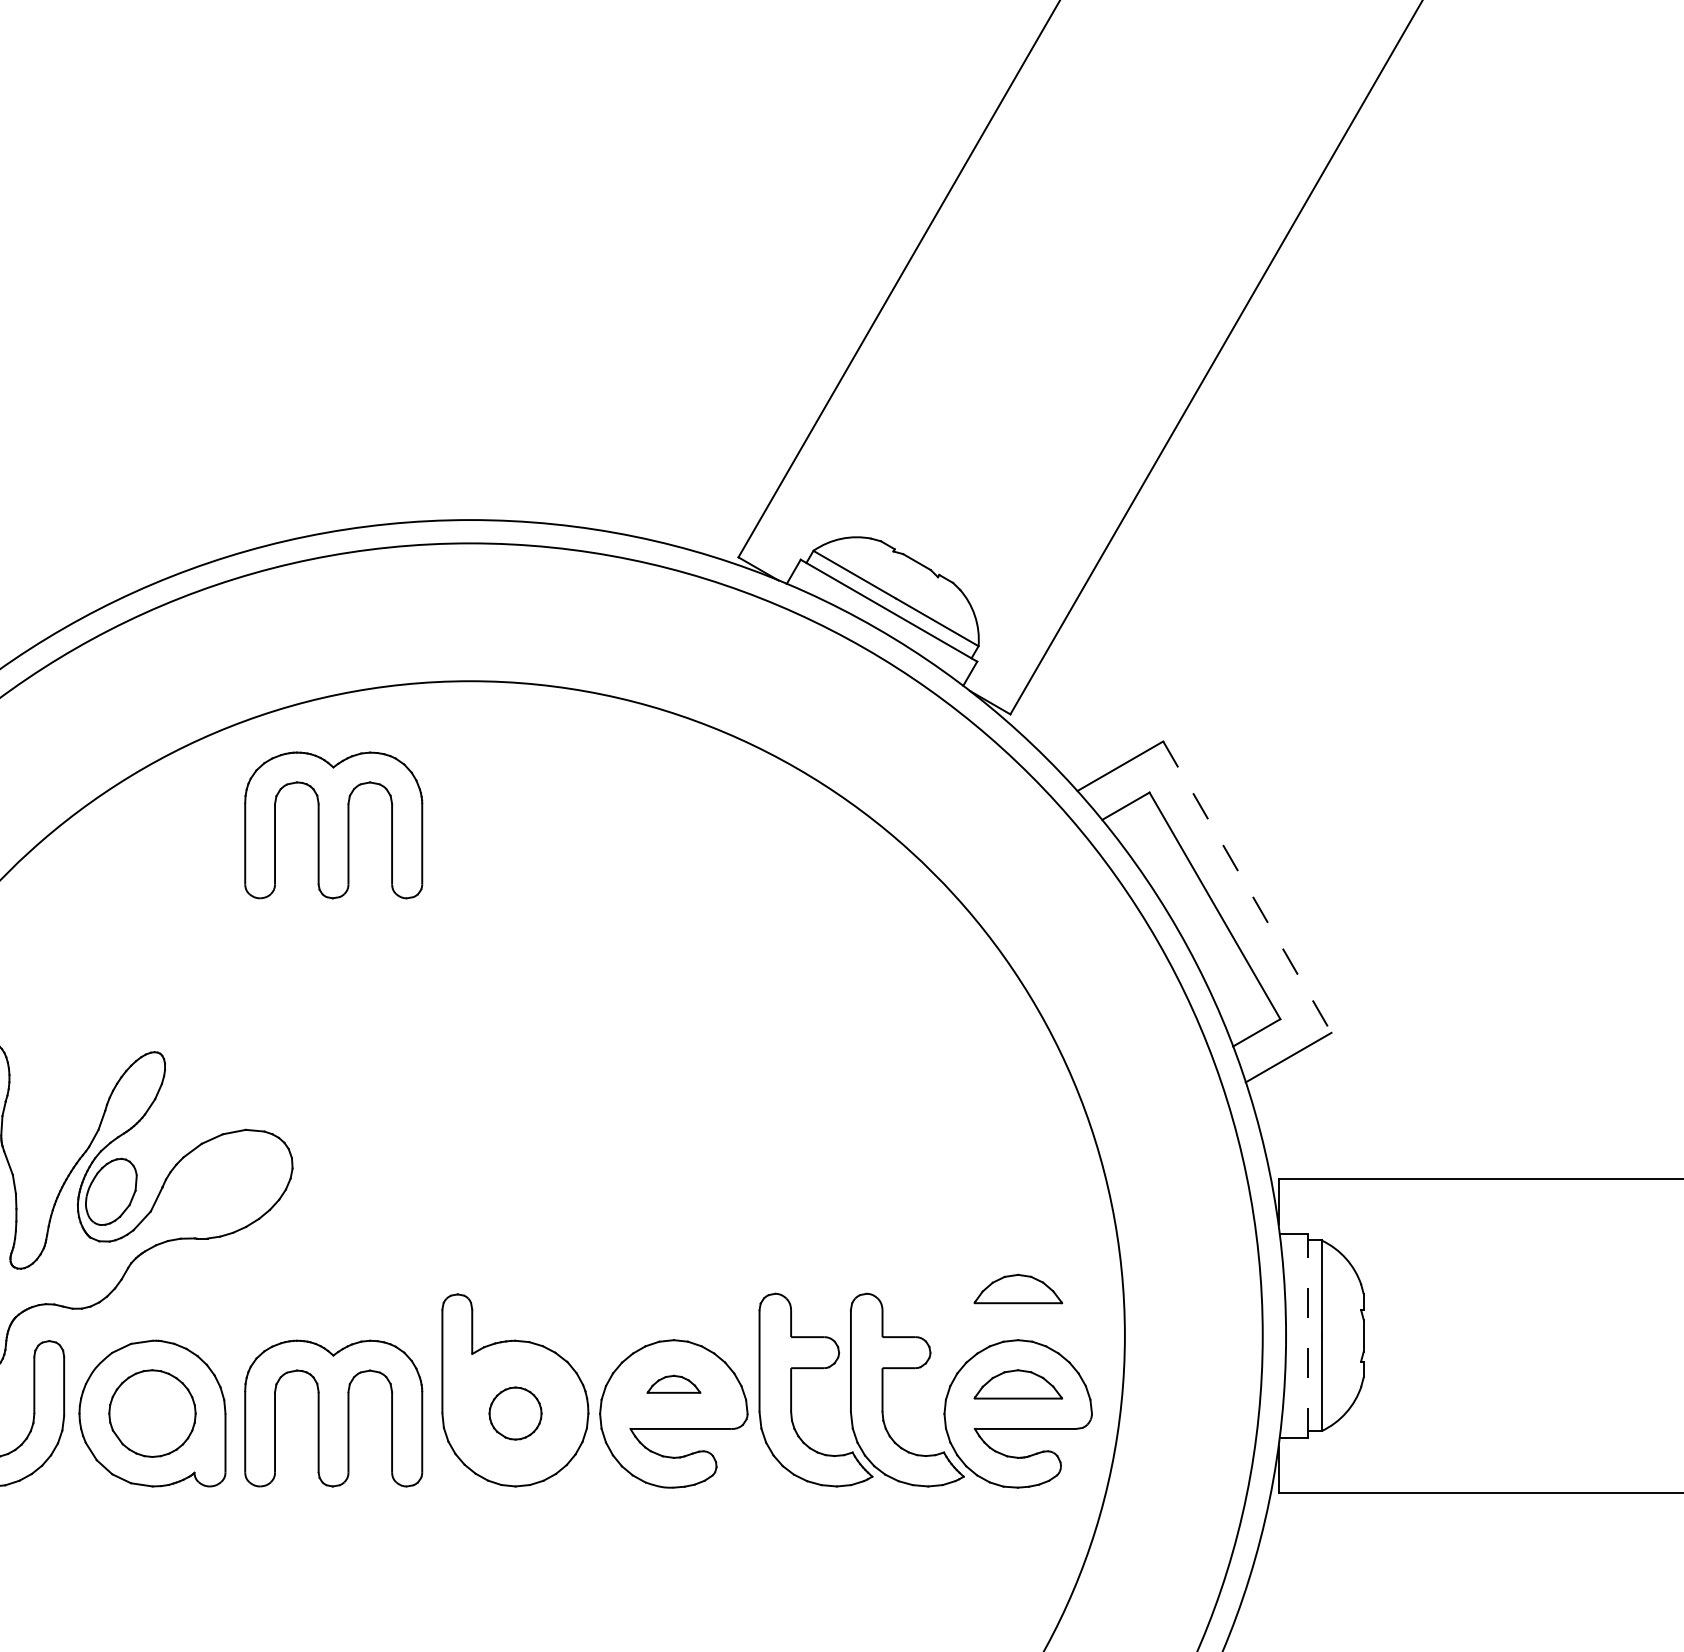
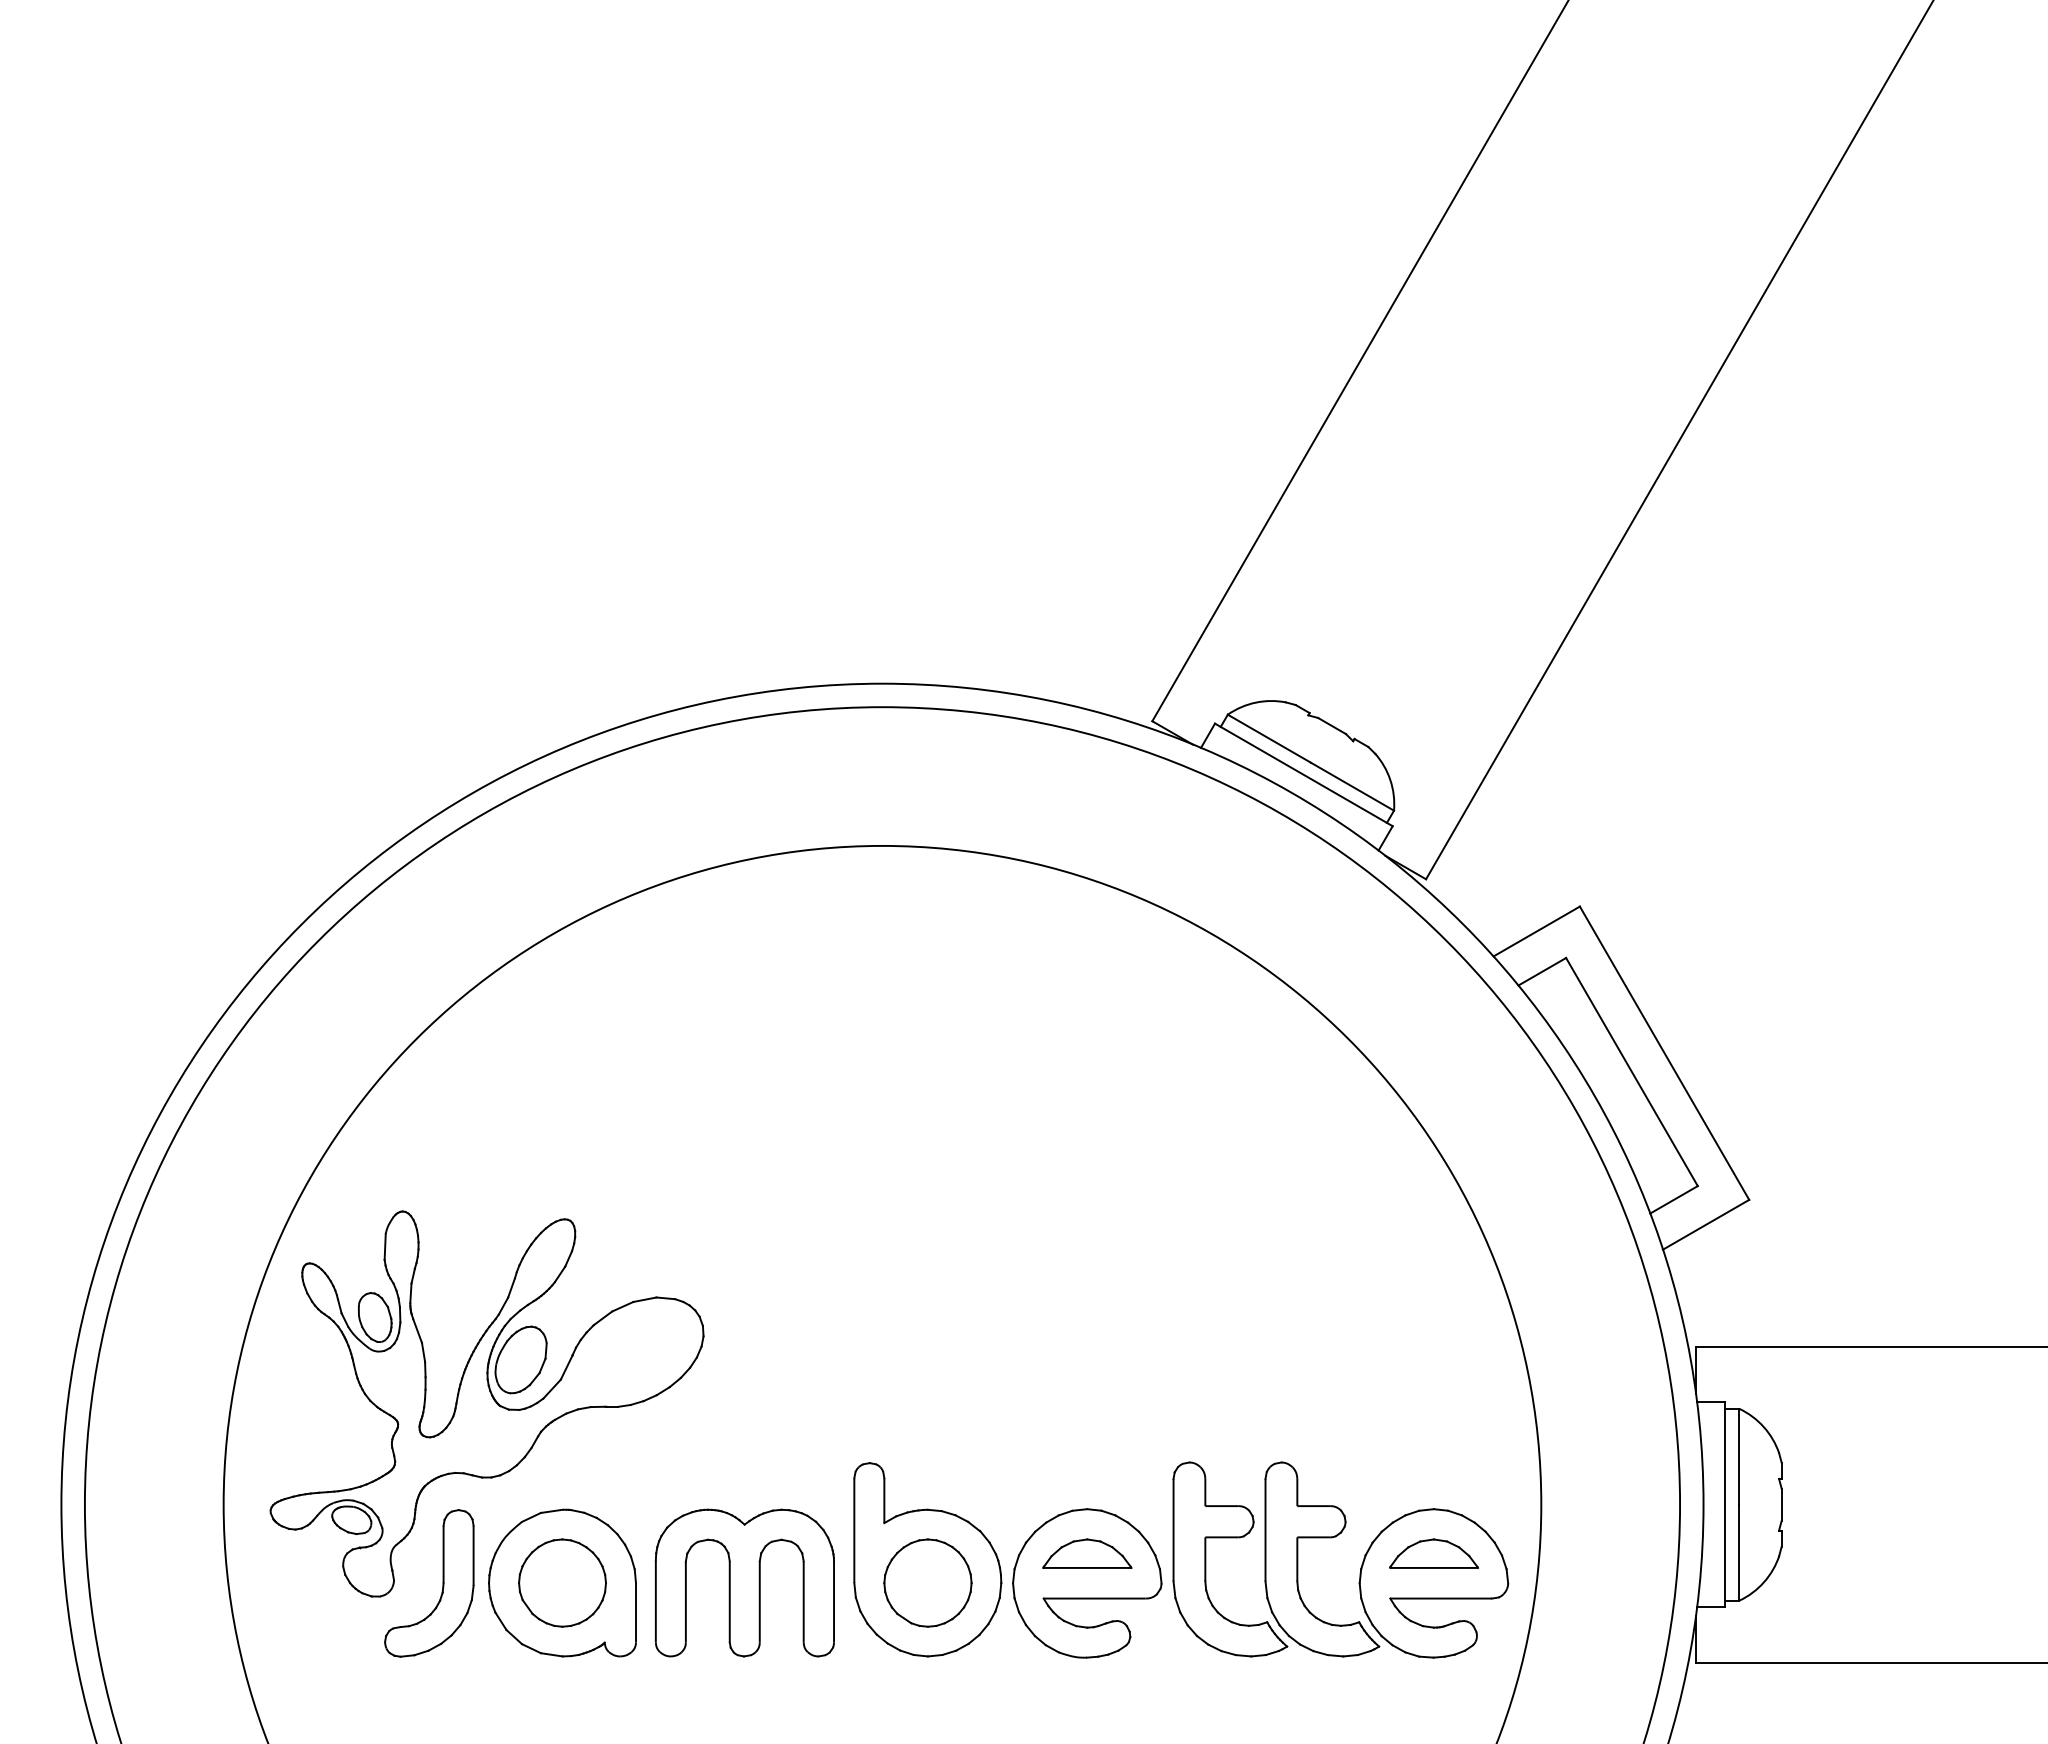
part: (333, 824) -> (744, 990), removed
line: (1247, 887) -> (1664, 1053), dashed -> solid
part: (1018, 1288) -> (1434, 1457), removed
line: (1307, 1335) -> (1725, 1504), dashed -> solid
part: (674, 1384) -> (1087, 1553), size x1.67
part: (515, 1413) -> (927, 1582), size x1.67

